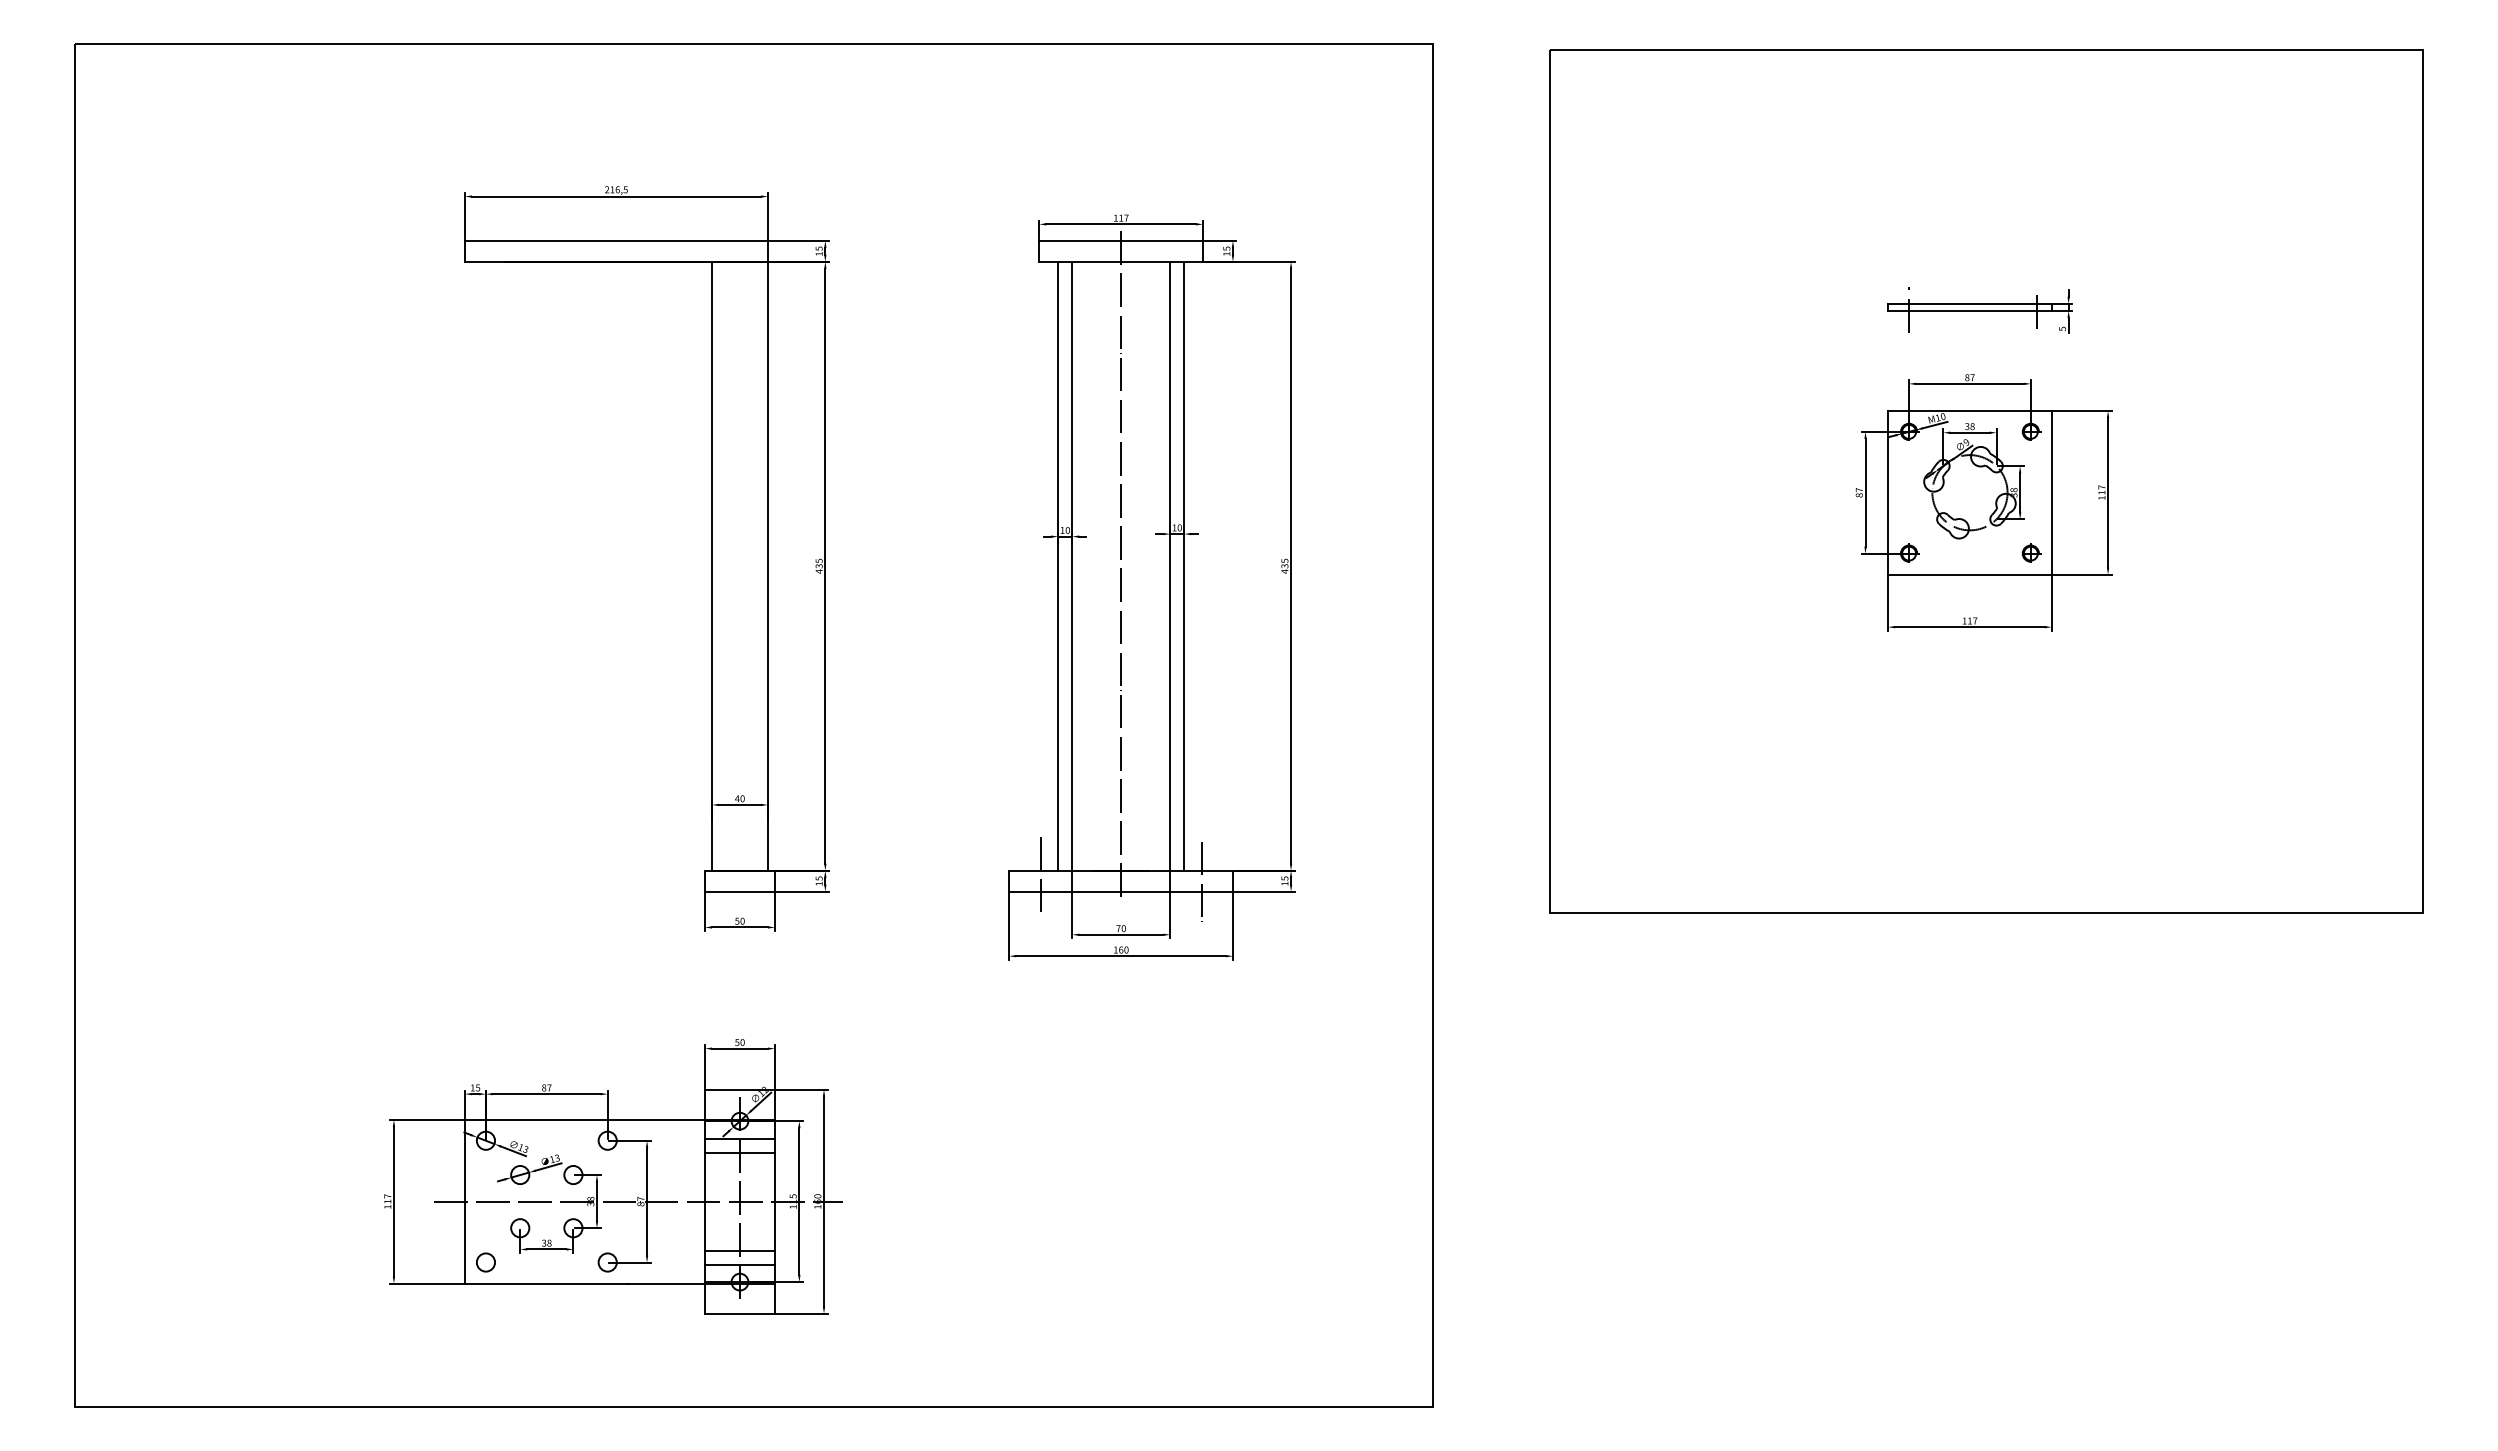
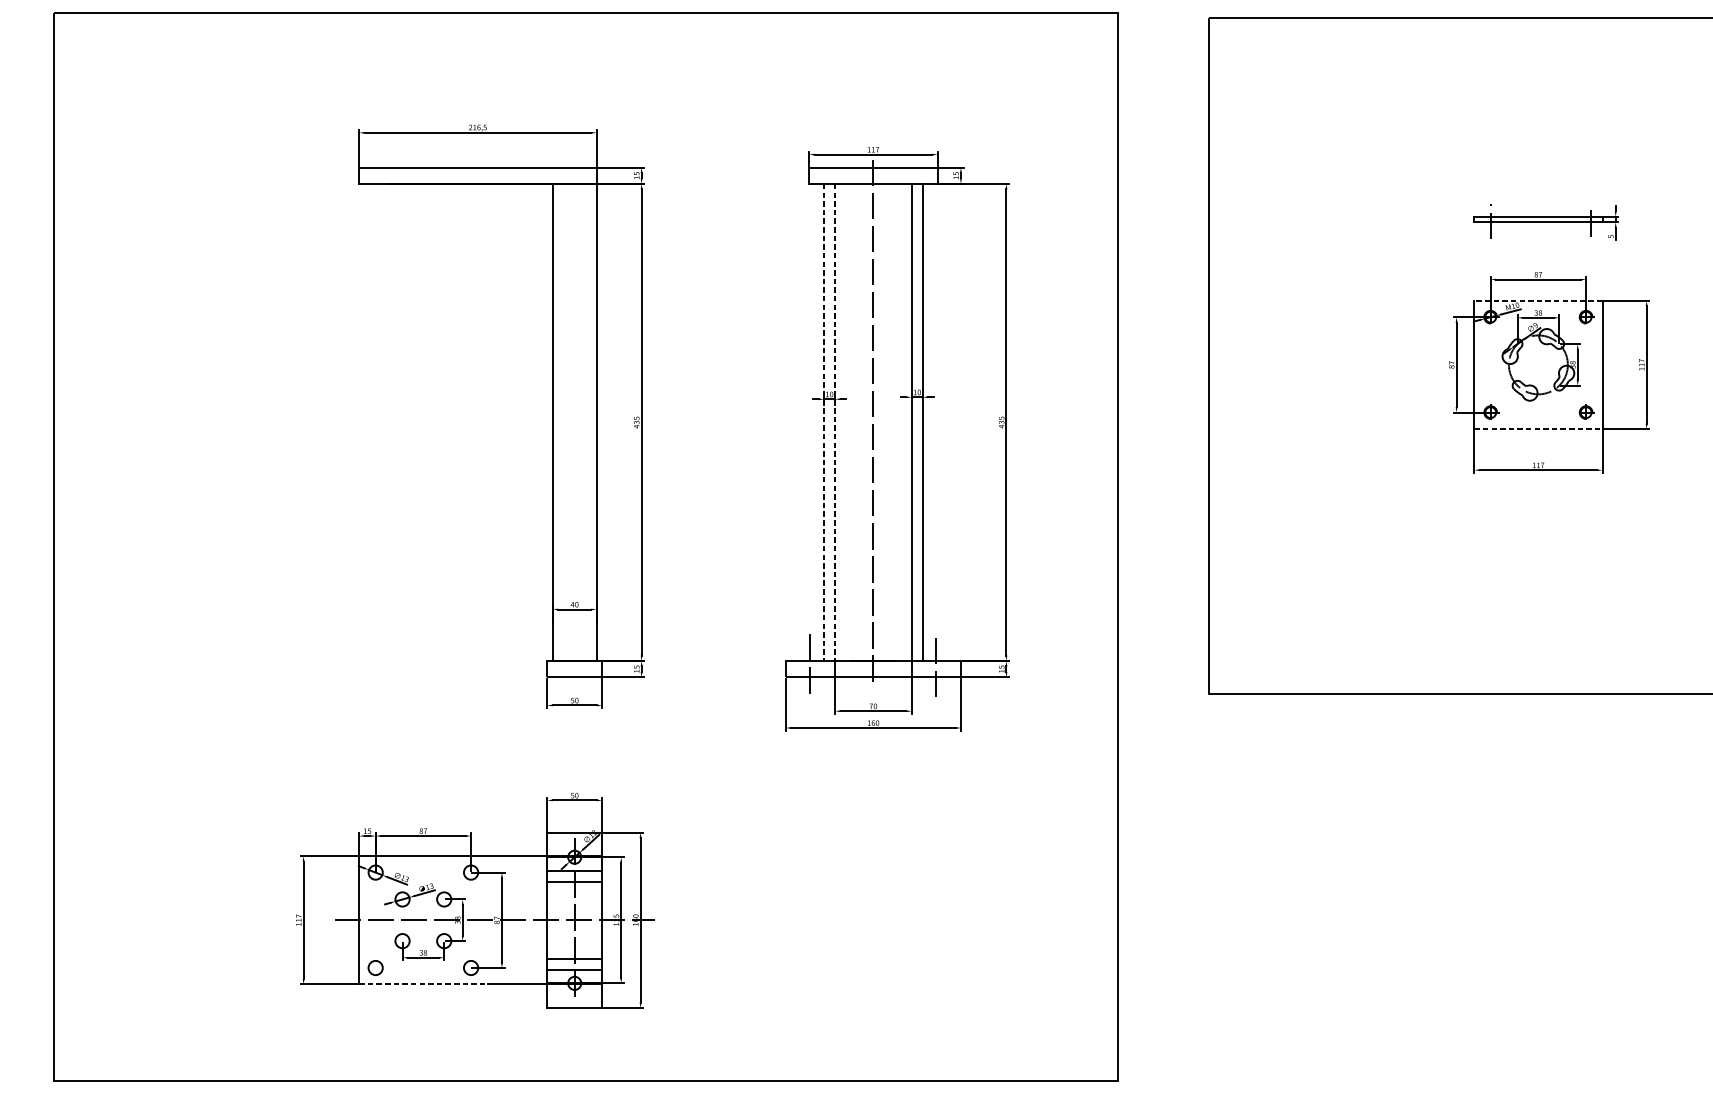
line: (1969, 410) -> (1538, 300), solid -> dashed
line: (1058, 566) -> (824, 422), solid -> dashed
line: (1072, 566) -> (835, 422), solid -> dashed
line: (1969, 574) -> (1538, 428), solid -> dashed
line: (546, 1283) -> (423, 984), solid -> dashed

